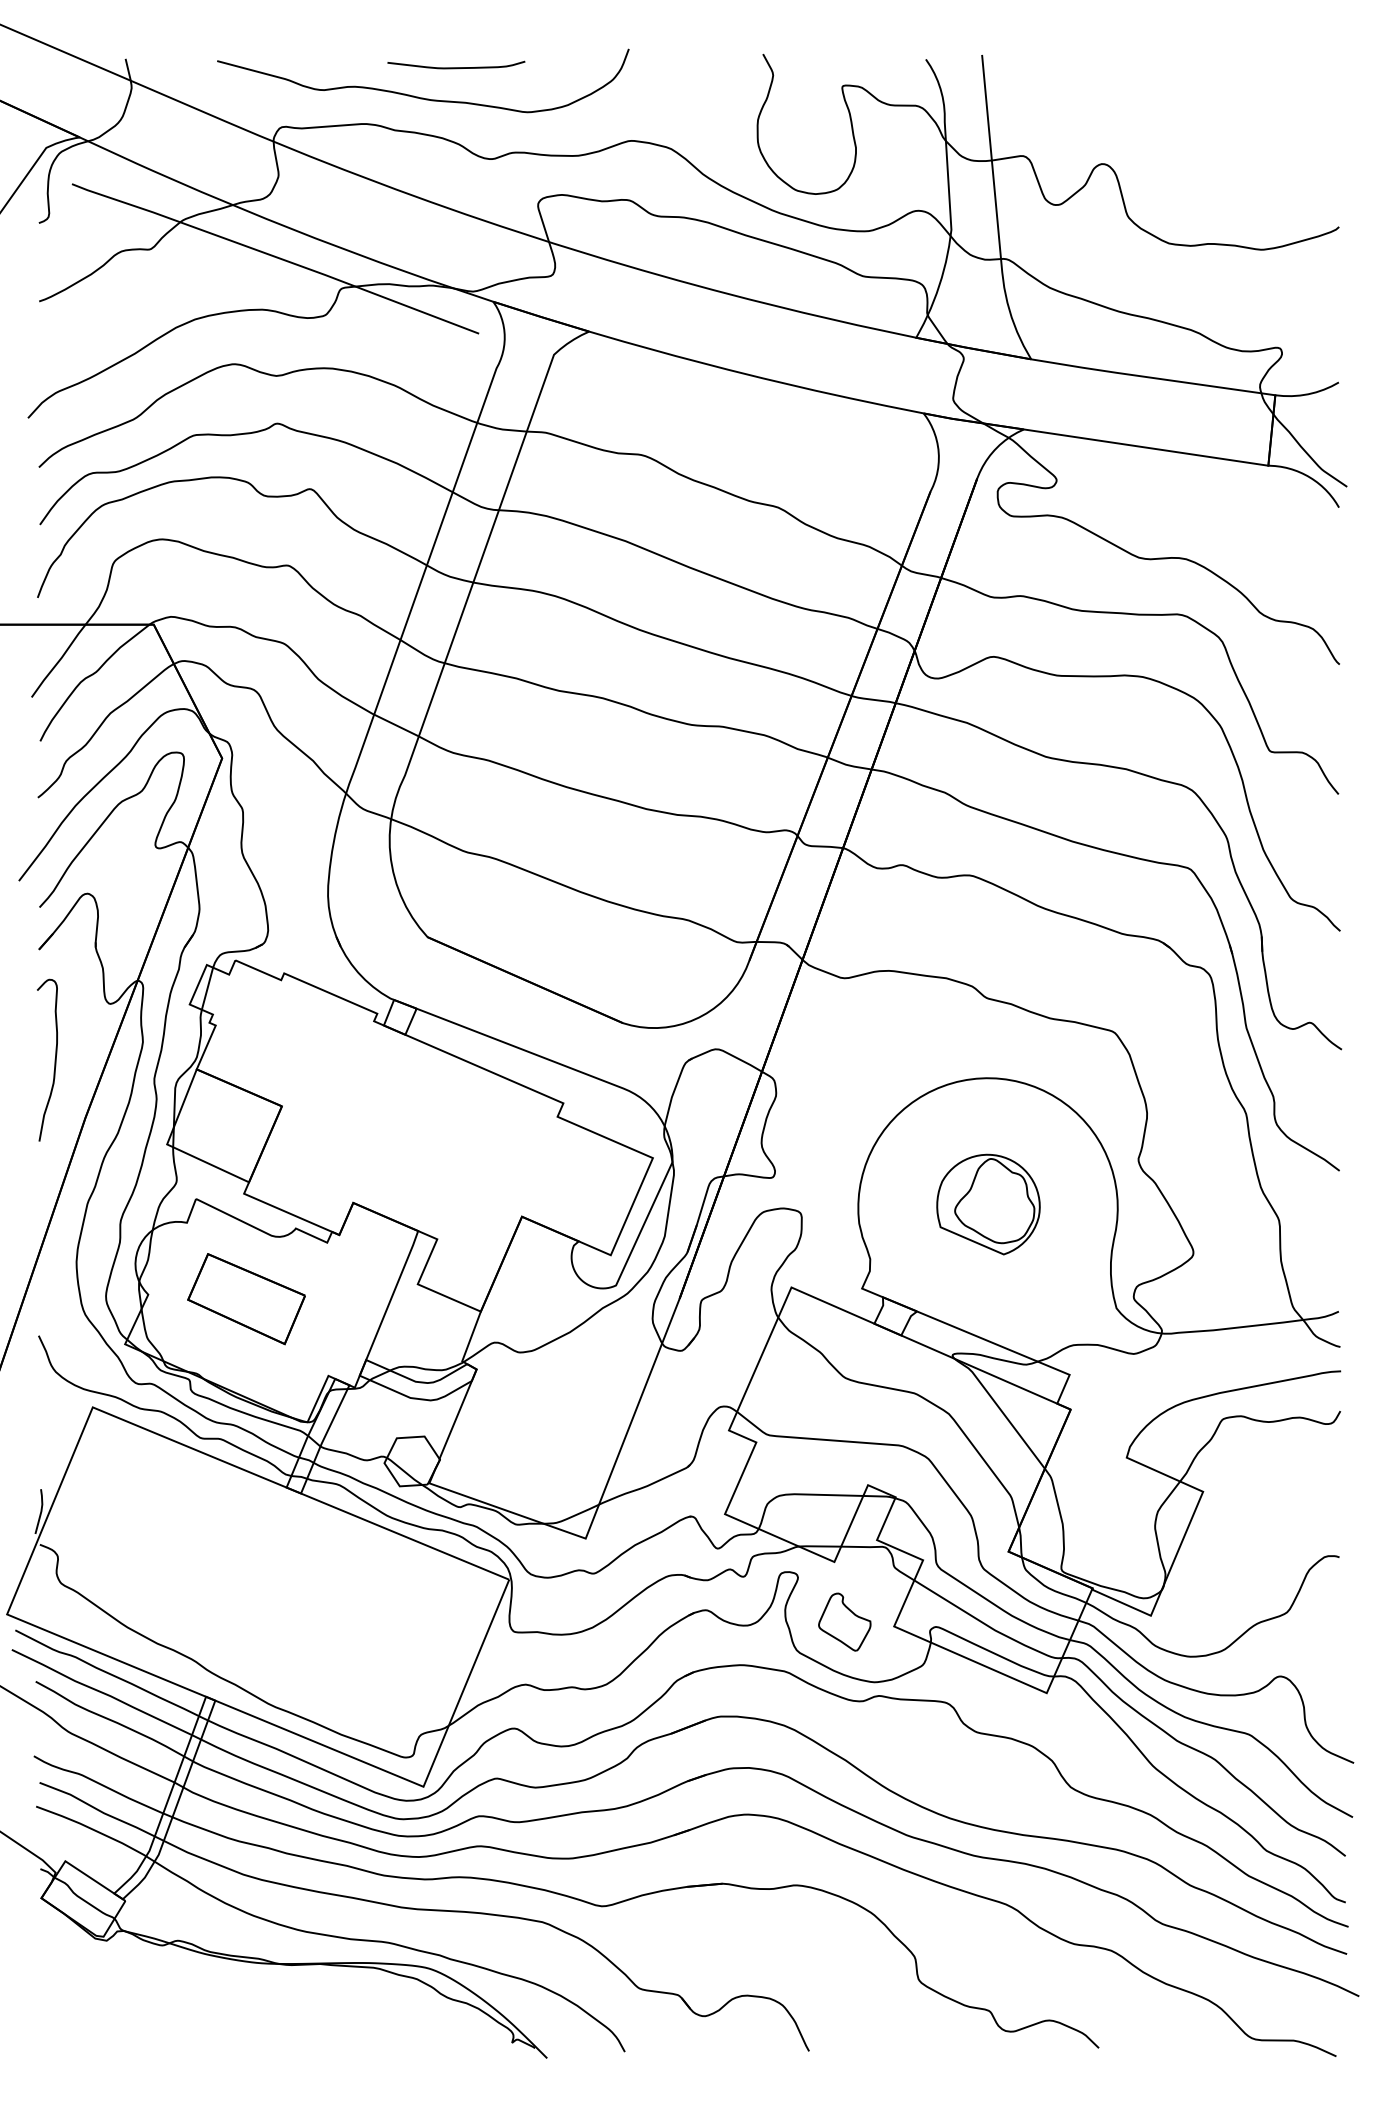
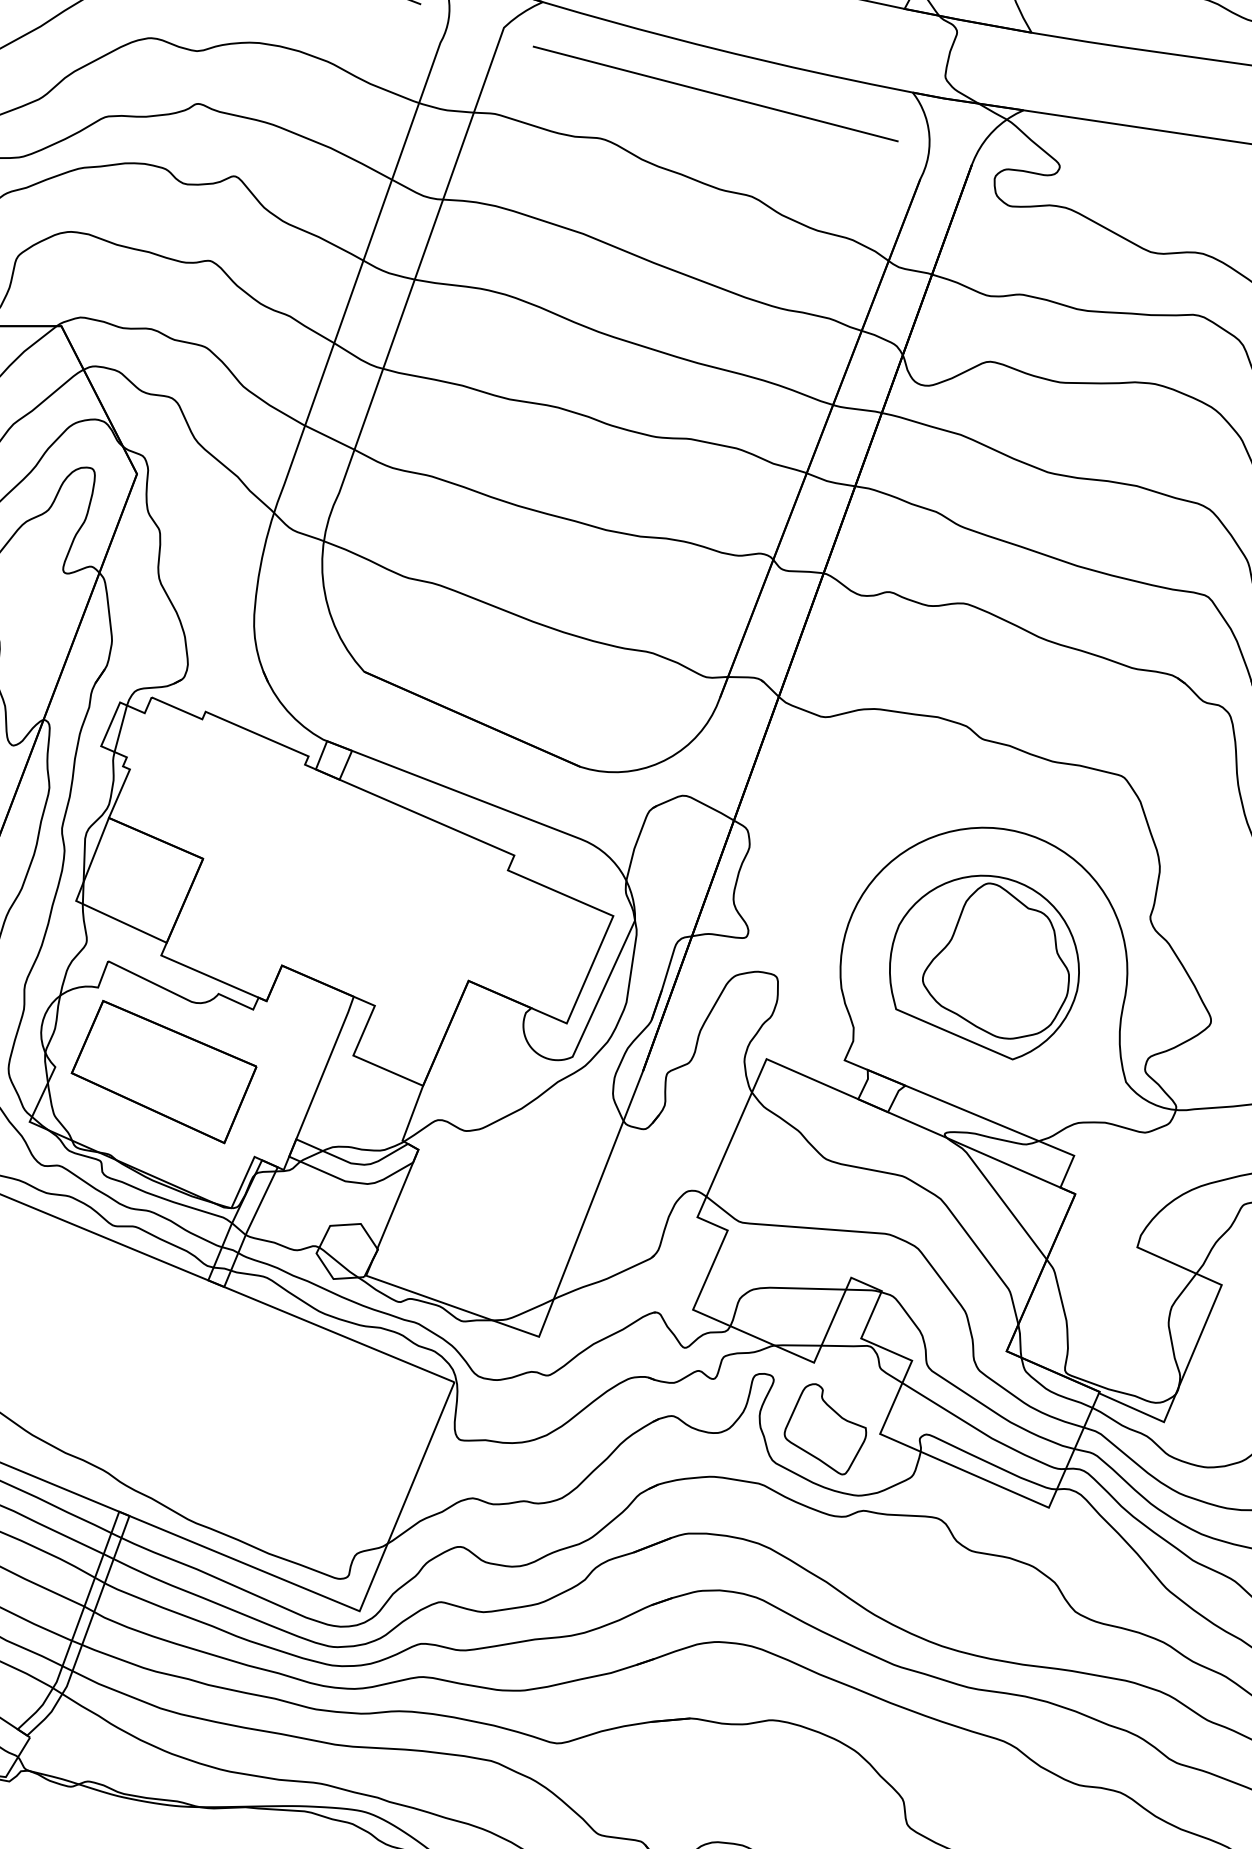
line: (744, 414) -> (714, 93), added
part: (988, 1204) -> (984, 967), size x1.67
part: (246, 1298) -> (163, 1071), size x1.43
part: (844, 1621) -> (825, 1428), size x1.43

